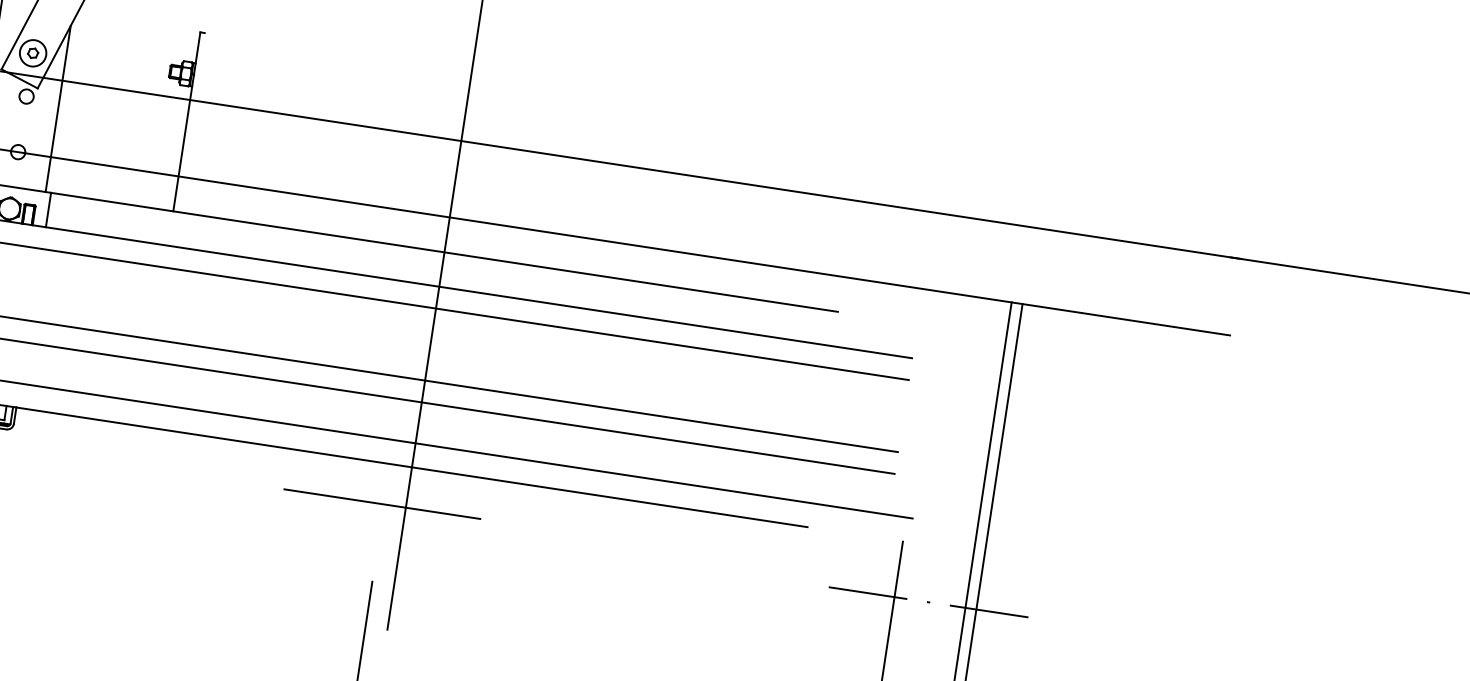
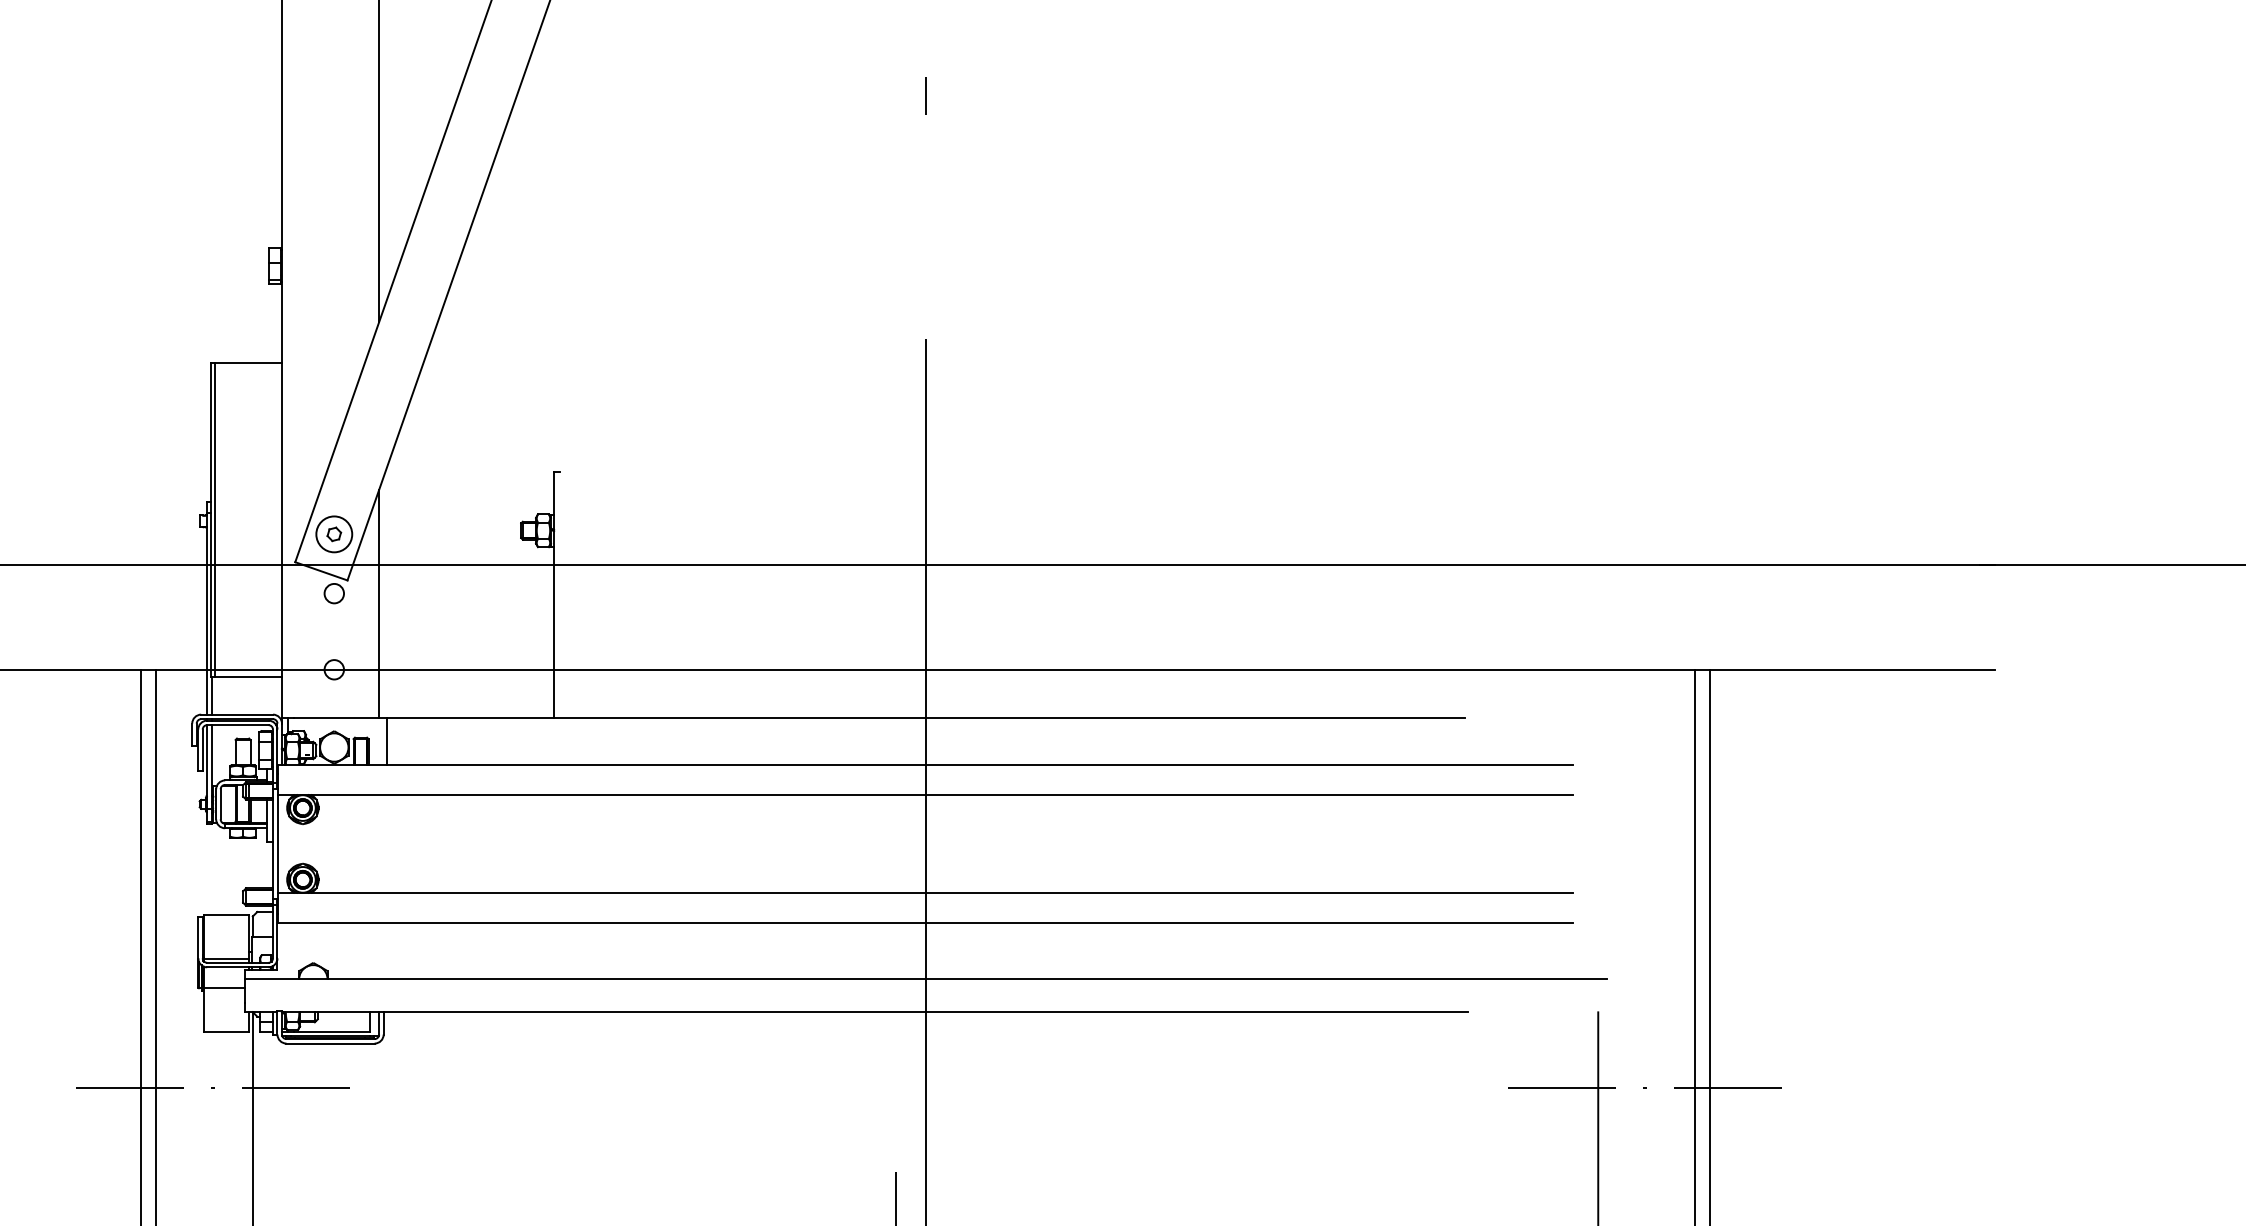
line: (382, 504) -> (893, 1067), removed

